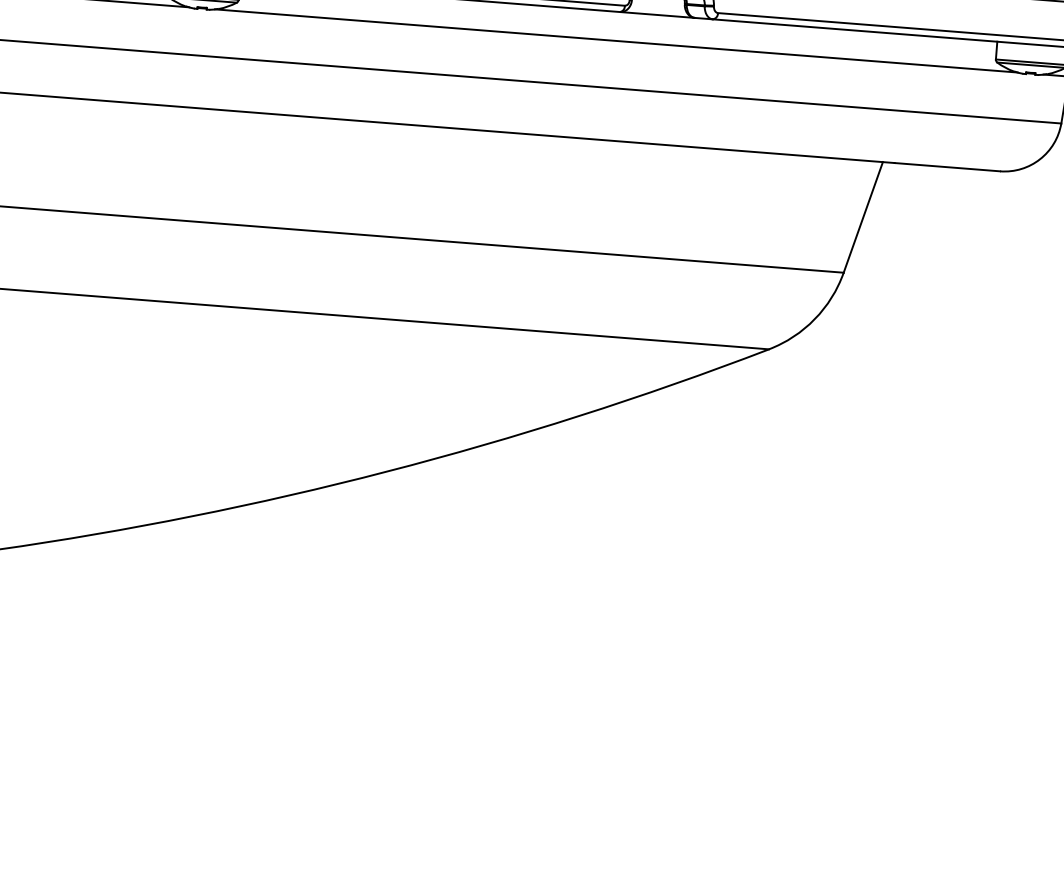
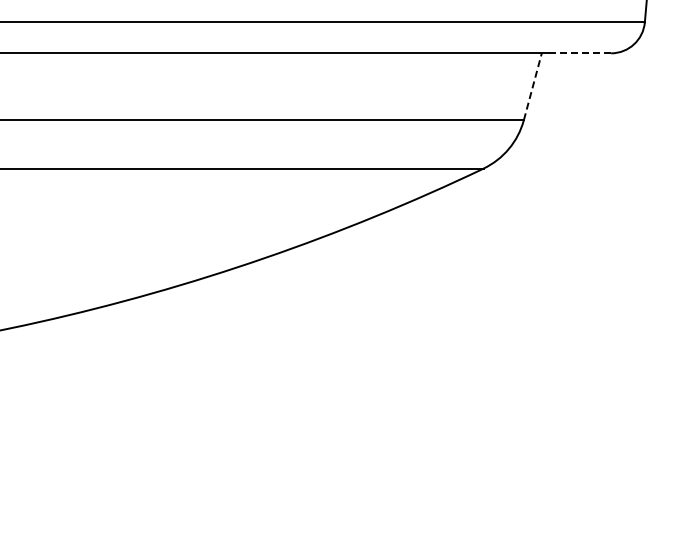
line: (946, 167) -> (579, 53), solid -> dashed
line: (862, 216) -> (532, 86), solid -> dashed

